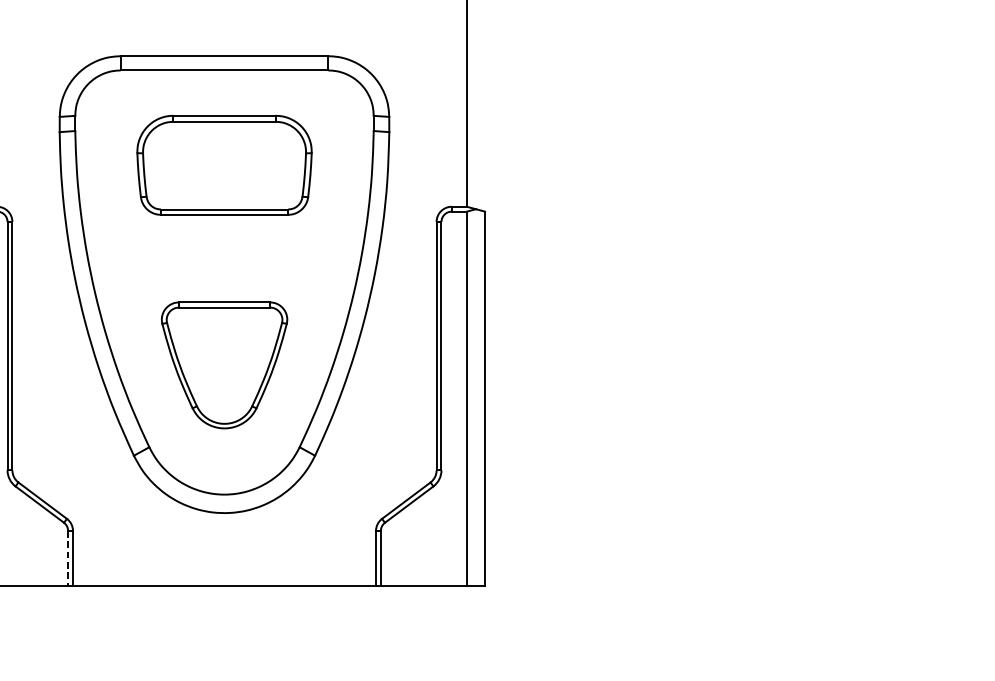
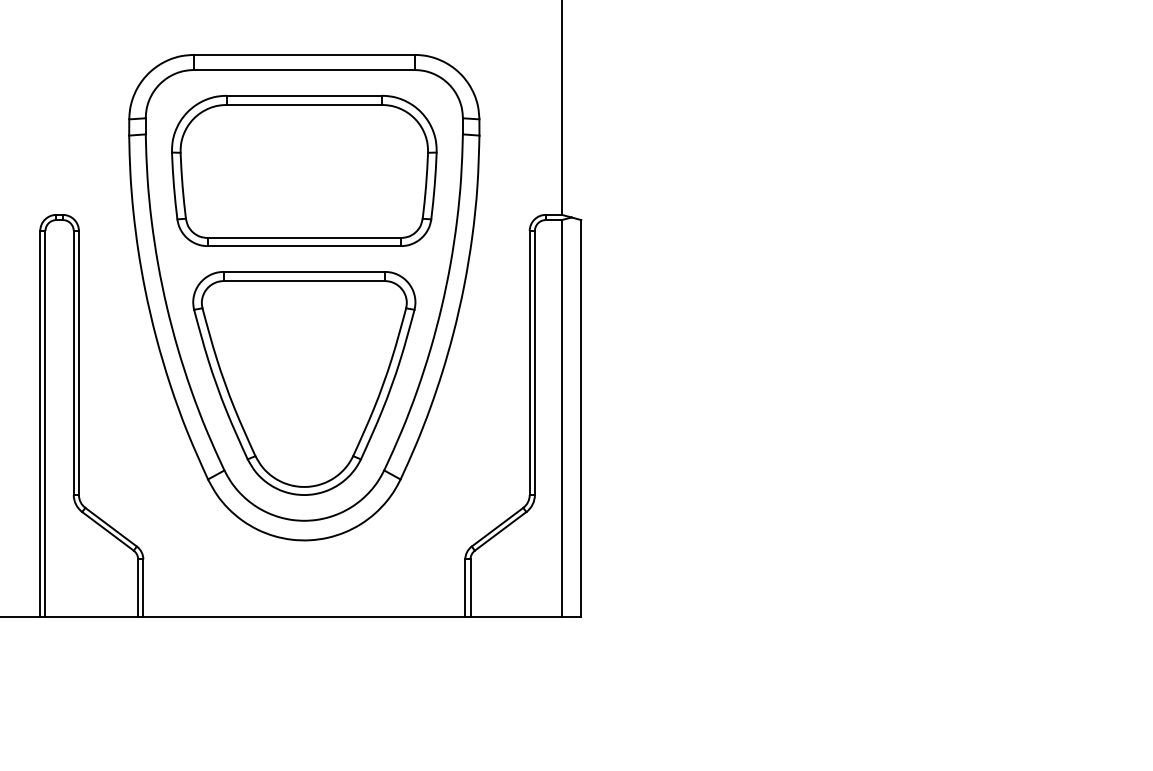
part: (224, 165) -> (304, 170), size x1.43
part: (224, 365) -> (304, 383), size x1.67
line: (68, 558) -> (138, 588), dashed -> solid

